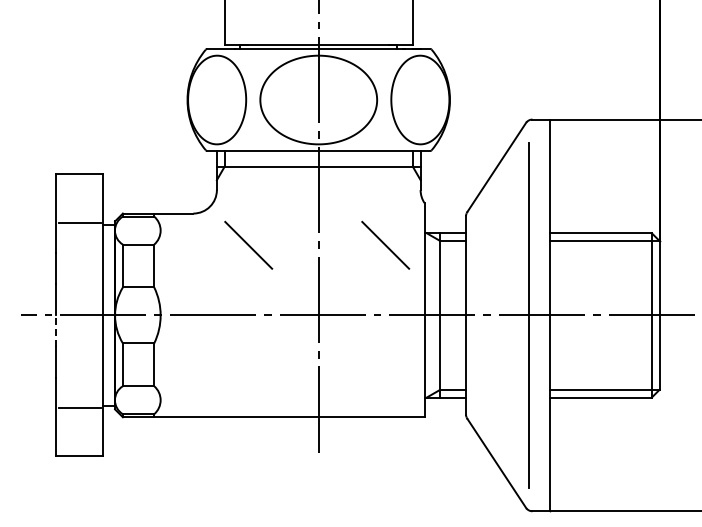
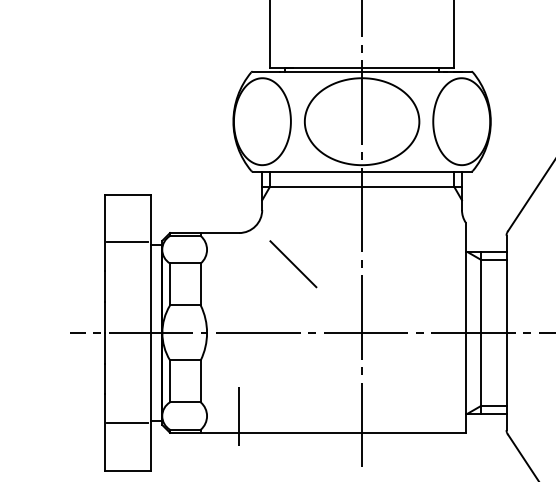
line: (385, 244) -> (427, 263), removed
line: (56, 331) -> (104, 348), dashed -> solid
line: (193, 400) -> (239, 416), added

